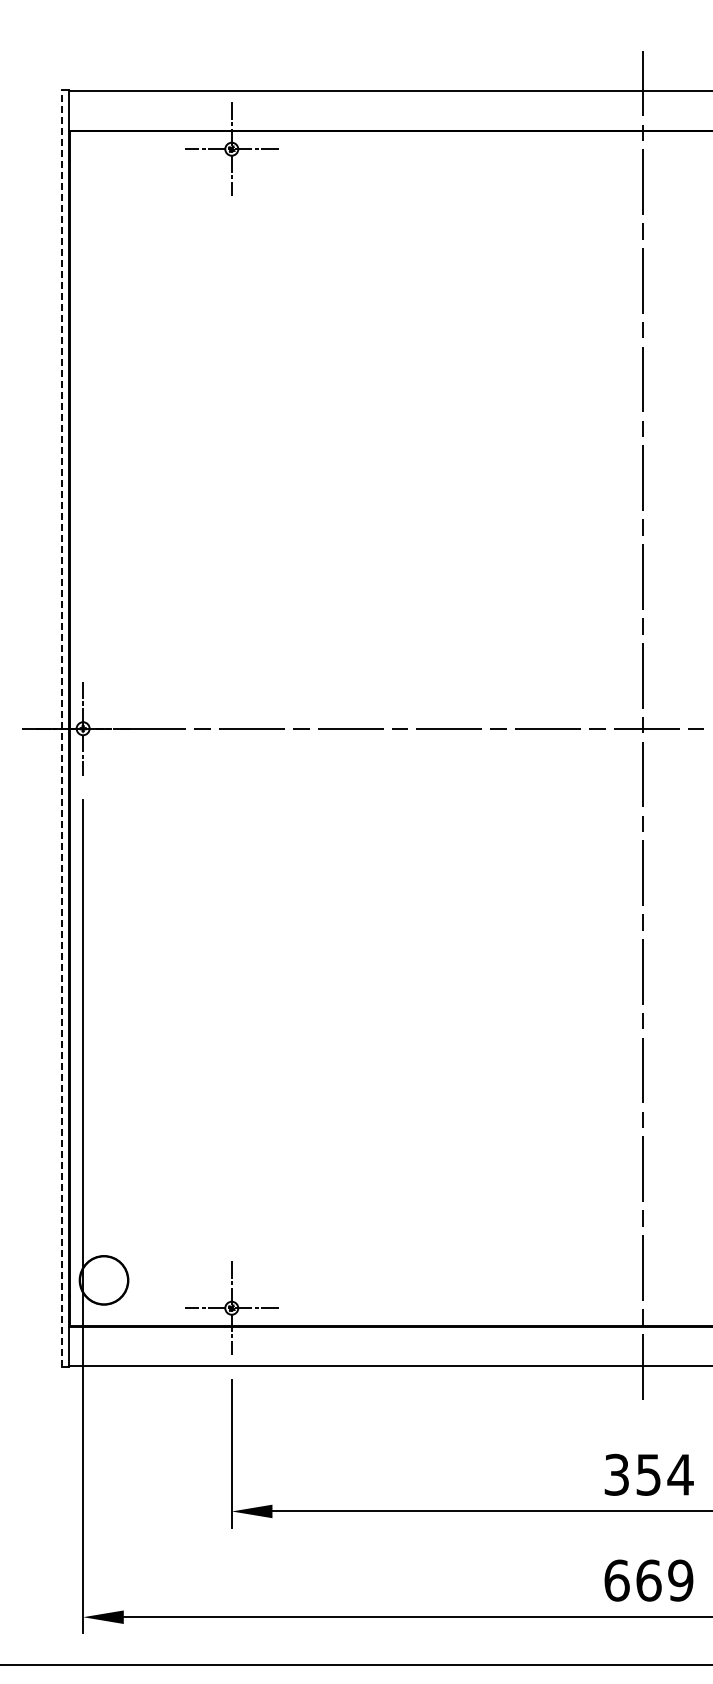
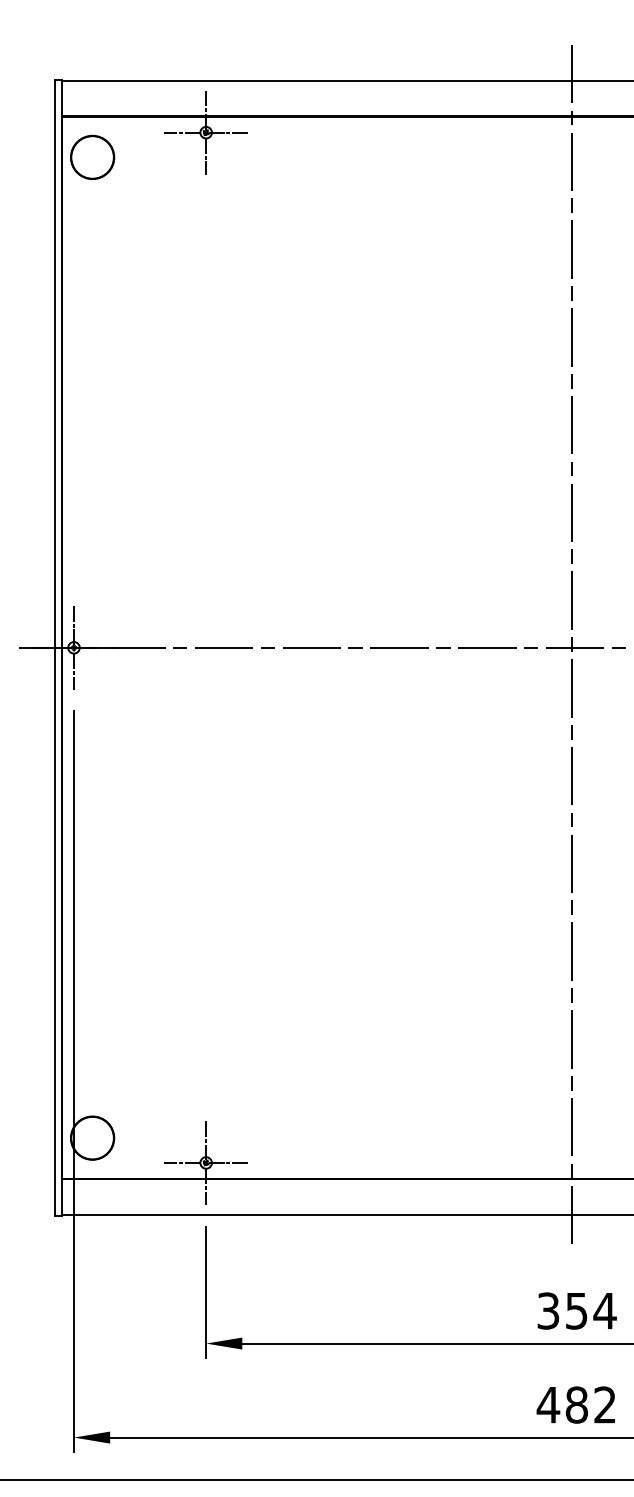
part: (103, 176) -> (92, 156), added
line: (62, 728) -> (55, 647), dashed -> solid
text: (648, 1580) -> (576, 1404), 669 -> 482

